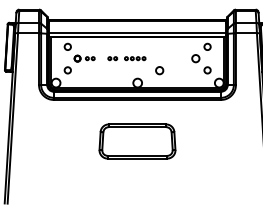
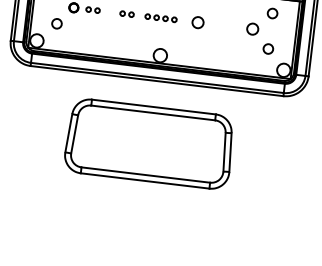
circle: (159, 70) -> (197, 22), moved
part: (137, 141) -> (149, 143), size x1.43

